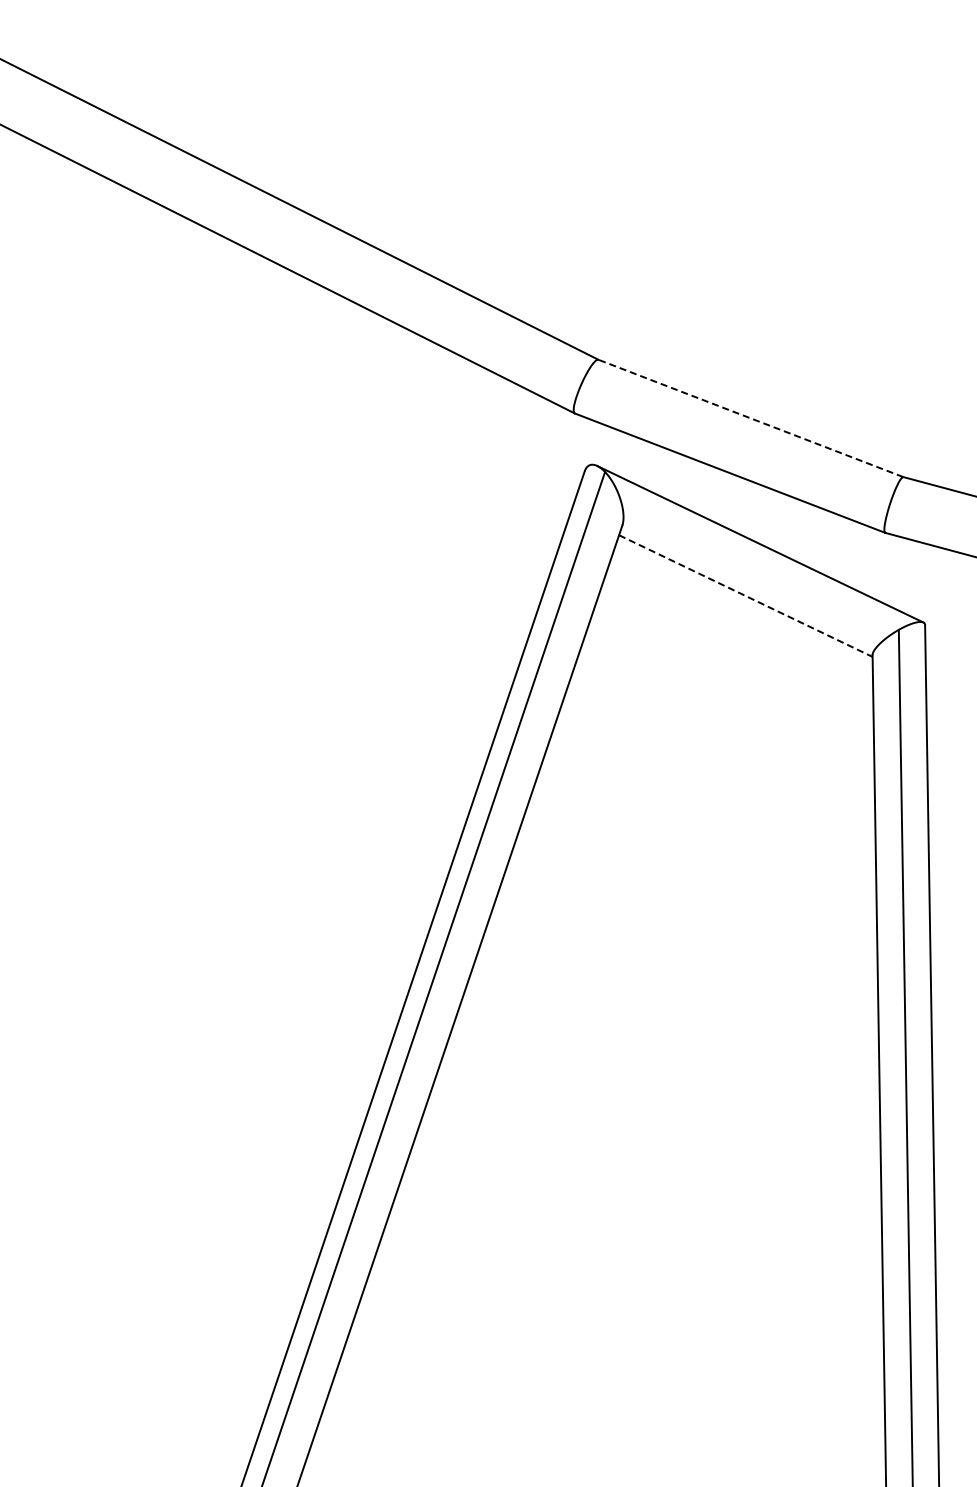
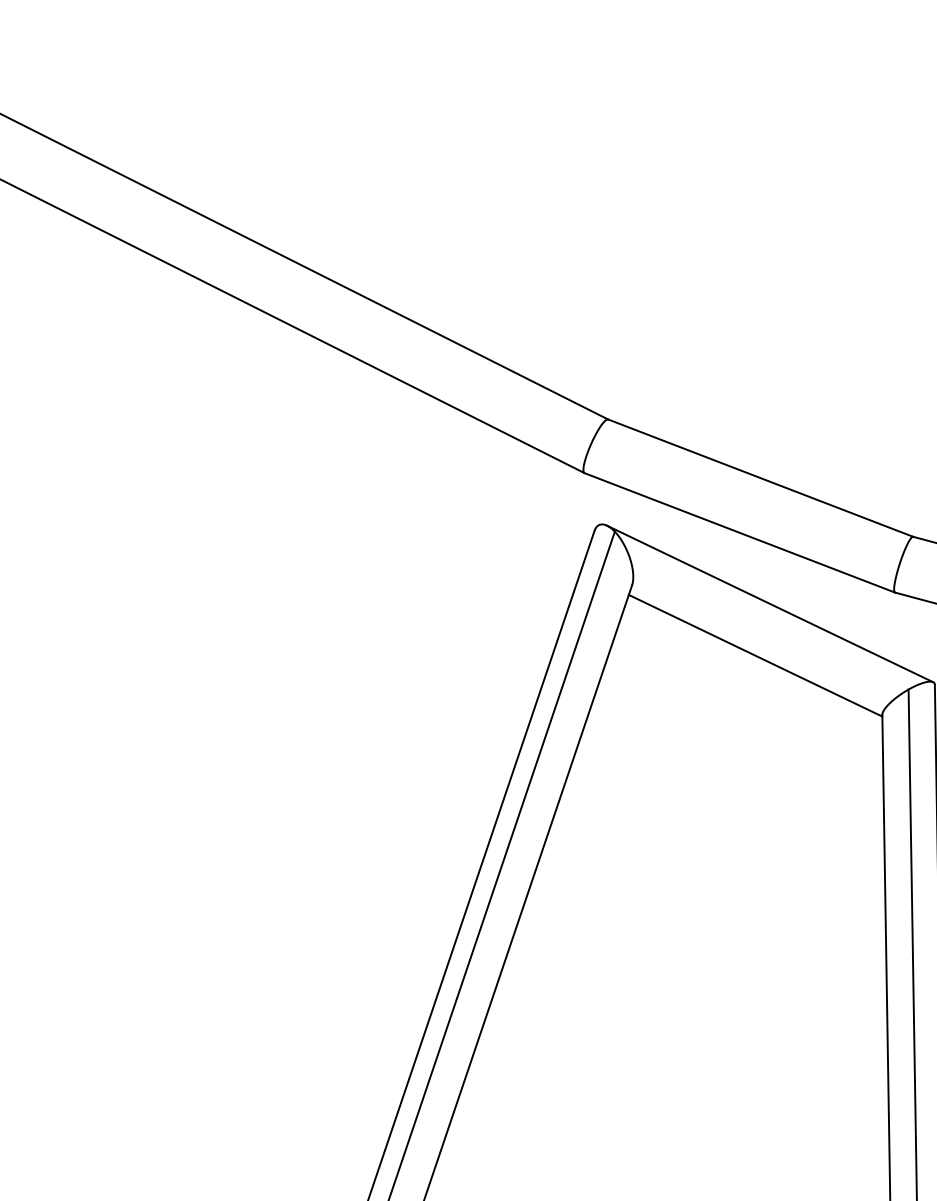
line: (750, 418) -> (760, 478), dashed -> solid
line: (745, 596) -> (755, 656), dashed -> solid

